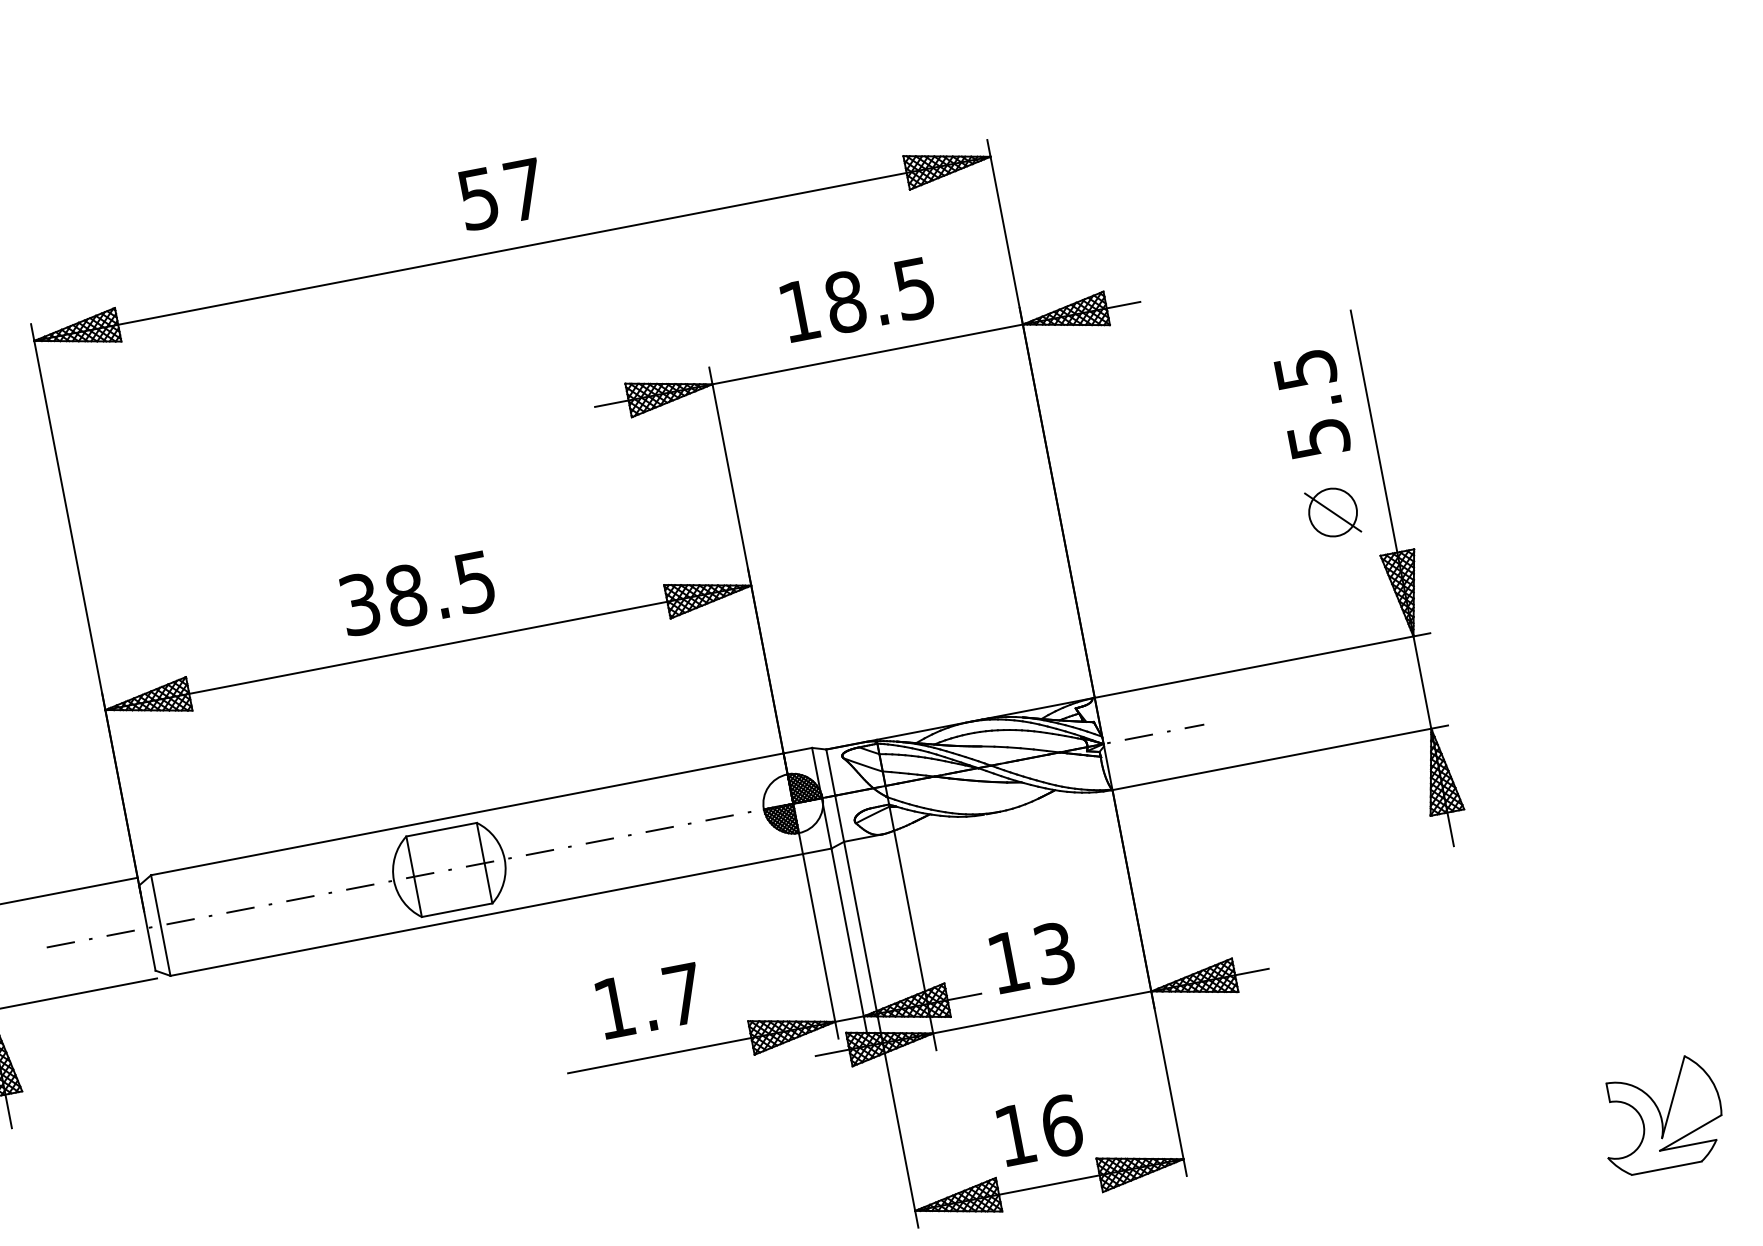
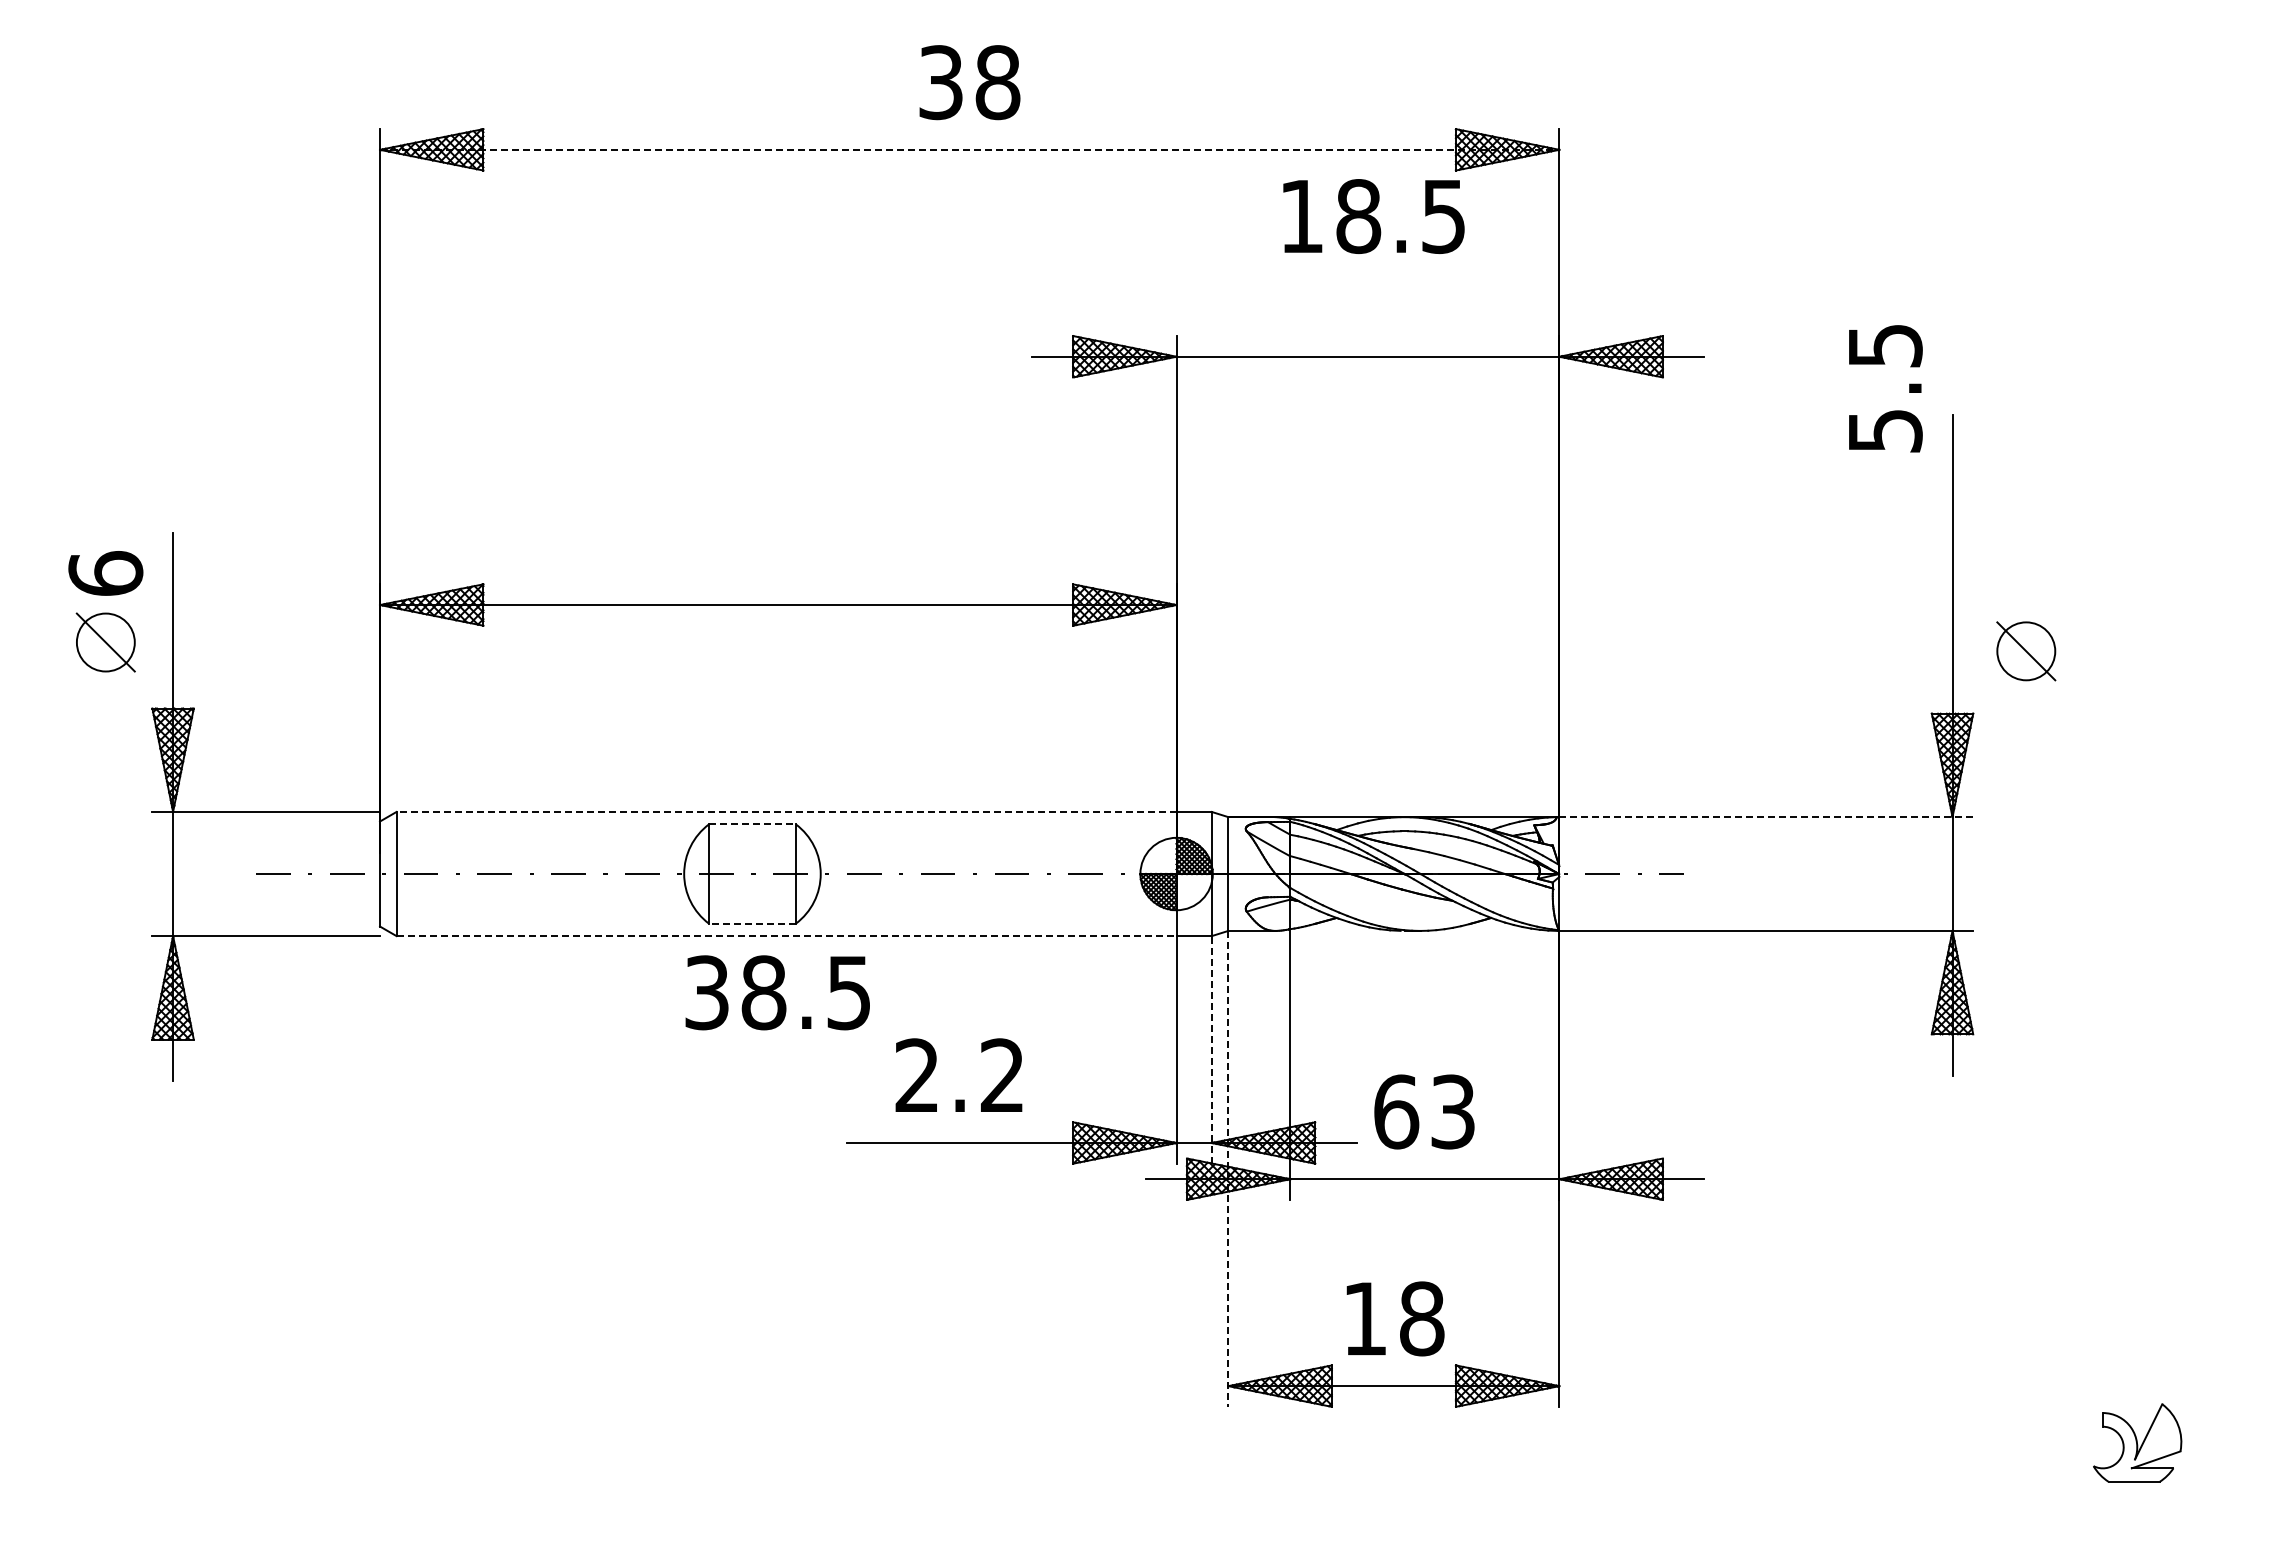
text: (501, 194) -> (969, 82), 57 -> 38
line: (512, 248) -> (969, 149), solid -> dashed
text: (857, 299) -> (1373, 216), moved
text: (1312, 403) -> (1885, 388), moved
part: (1333, 512) -> (2026, 651), moved
text: (417, 593) -> (777, 992), moved
line: (1262, 665) -> (1766, 817), solid -> dashed
line: (467, 813) -> (786, 811), solid -> dashed
line: (441, 829) -> (752, 824), solid -> dashed
line: (456, 910) -> (751, 923), solid -> dashed
line: (487, 915) -> (787, 936), solid -> dashed
line: (848, 940) -> (1211, 1049), solid -> dashed
text: (1008, 961) -> (1396, 1111), 13 -> 63
text: (648, 1000) -> (959, 1074), 1.7 -> 2.2
line: (881, 1034) -> (1228, 1168), solid -> dashed
part: (1661, 1114) -> (2137, 1442), size x0.6
text: (1062, 1125) -> (1422, 1318), 16 -> 18

